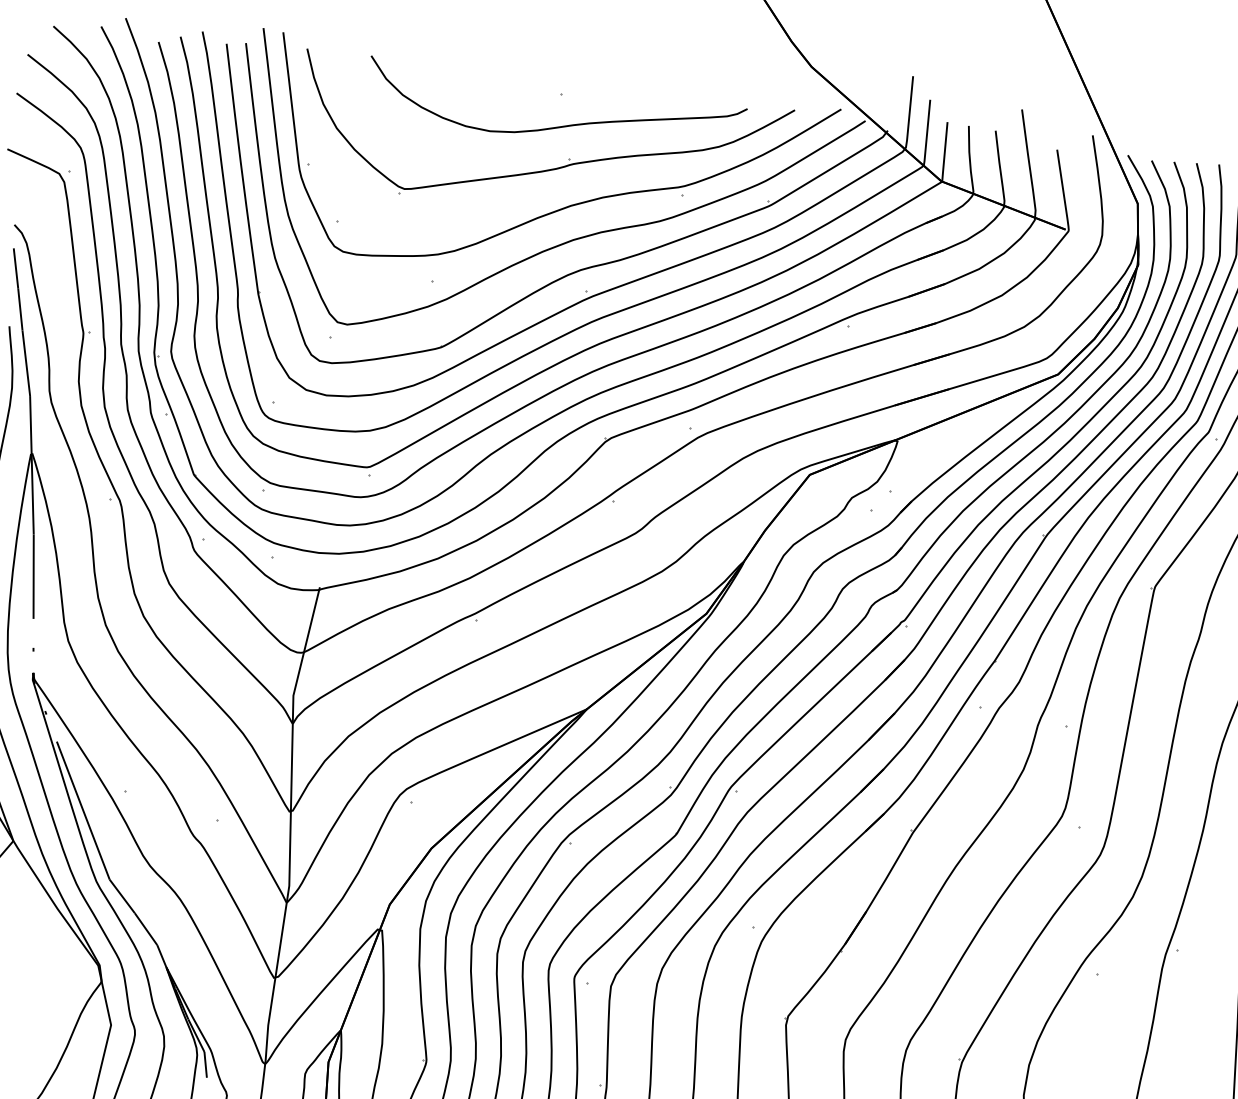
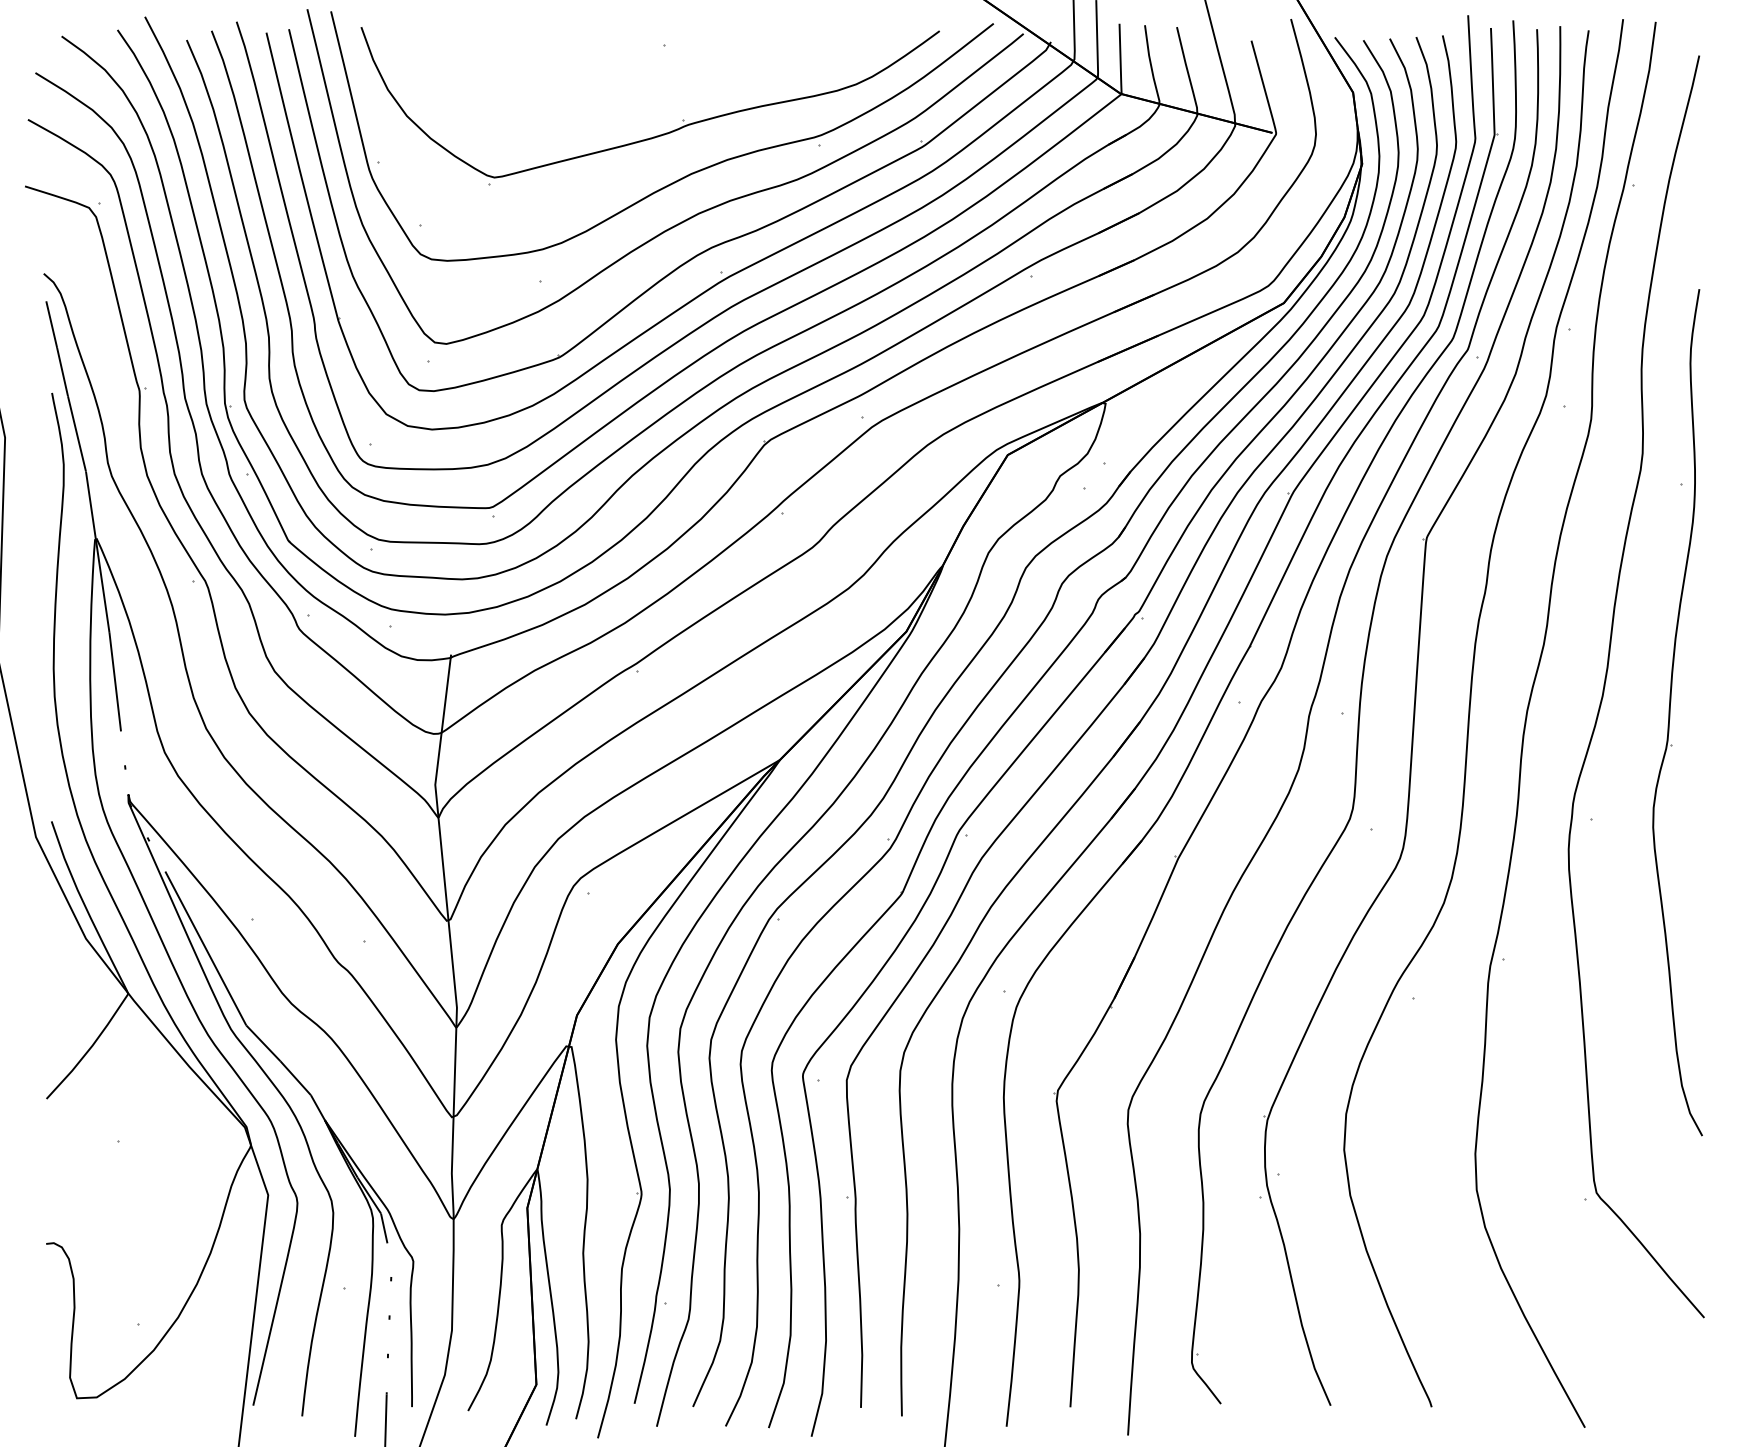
curve: (560, 126) -> (667, 82), removed

